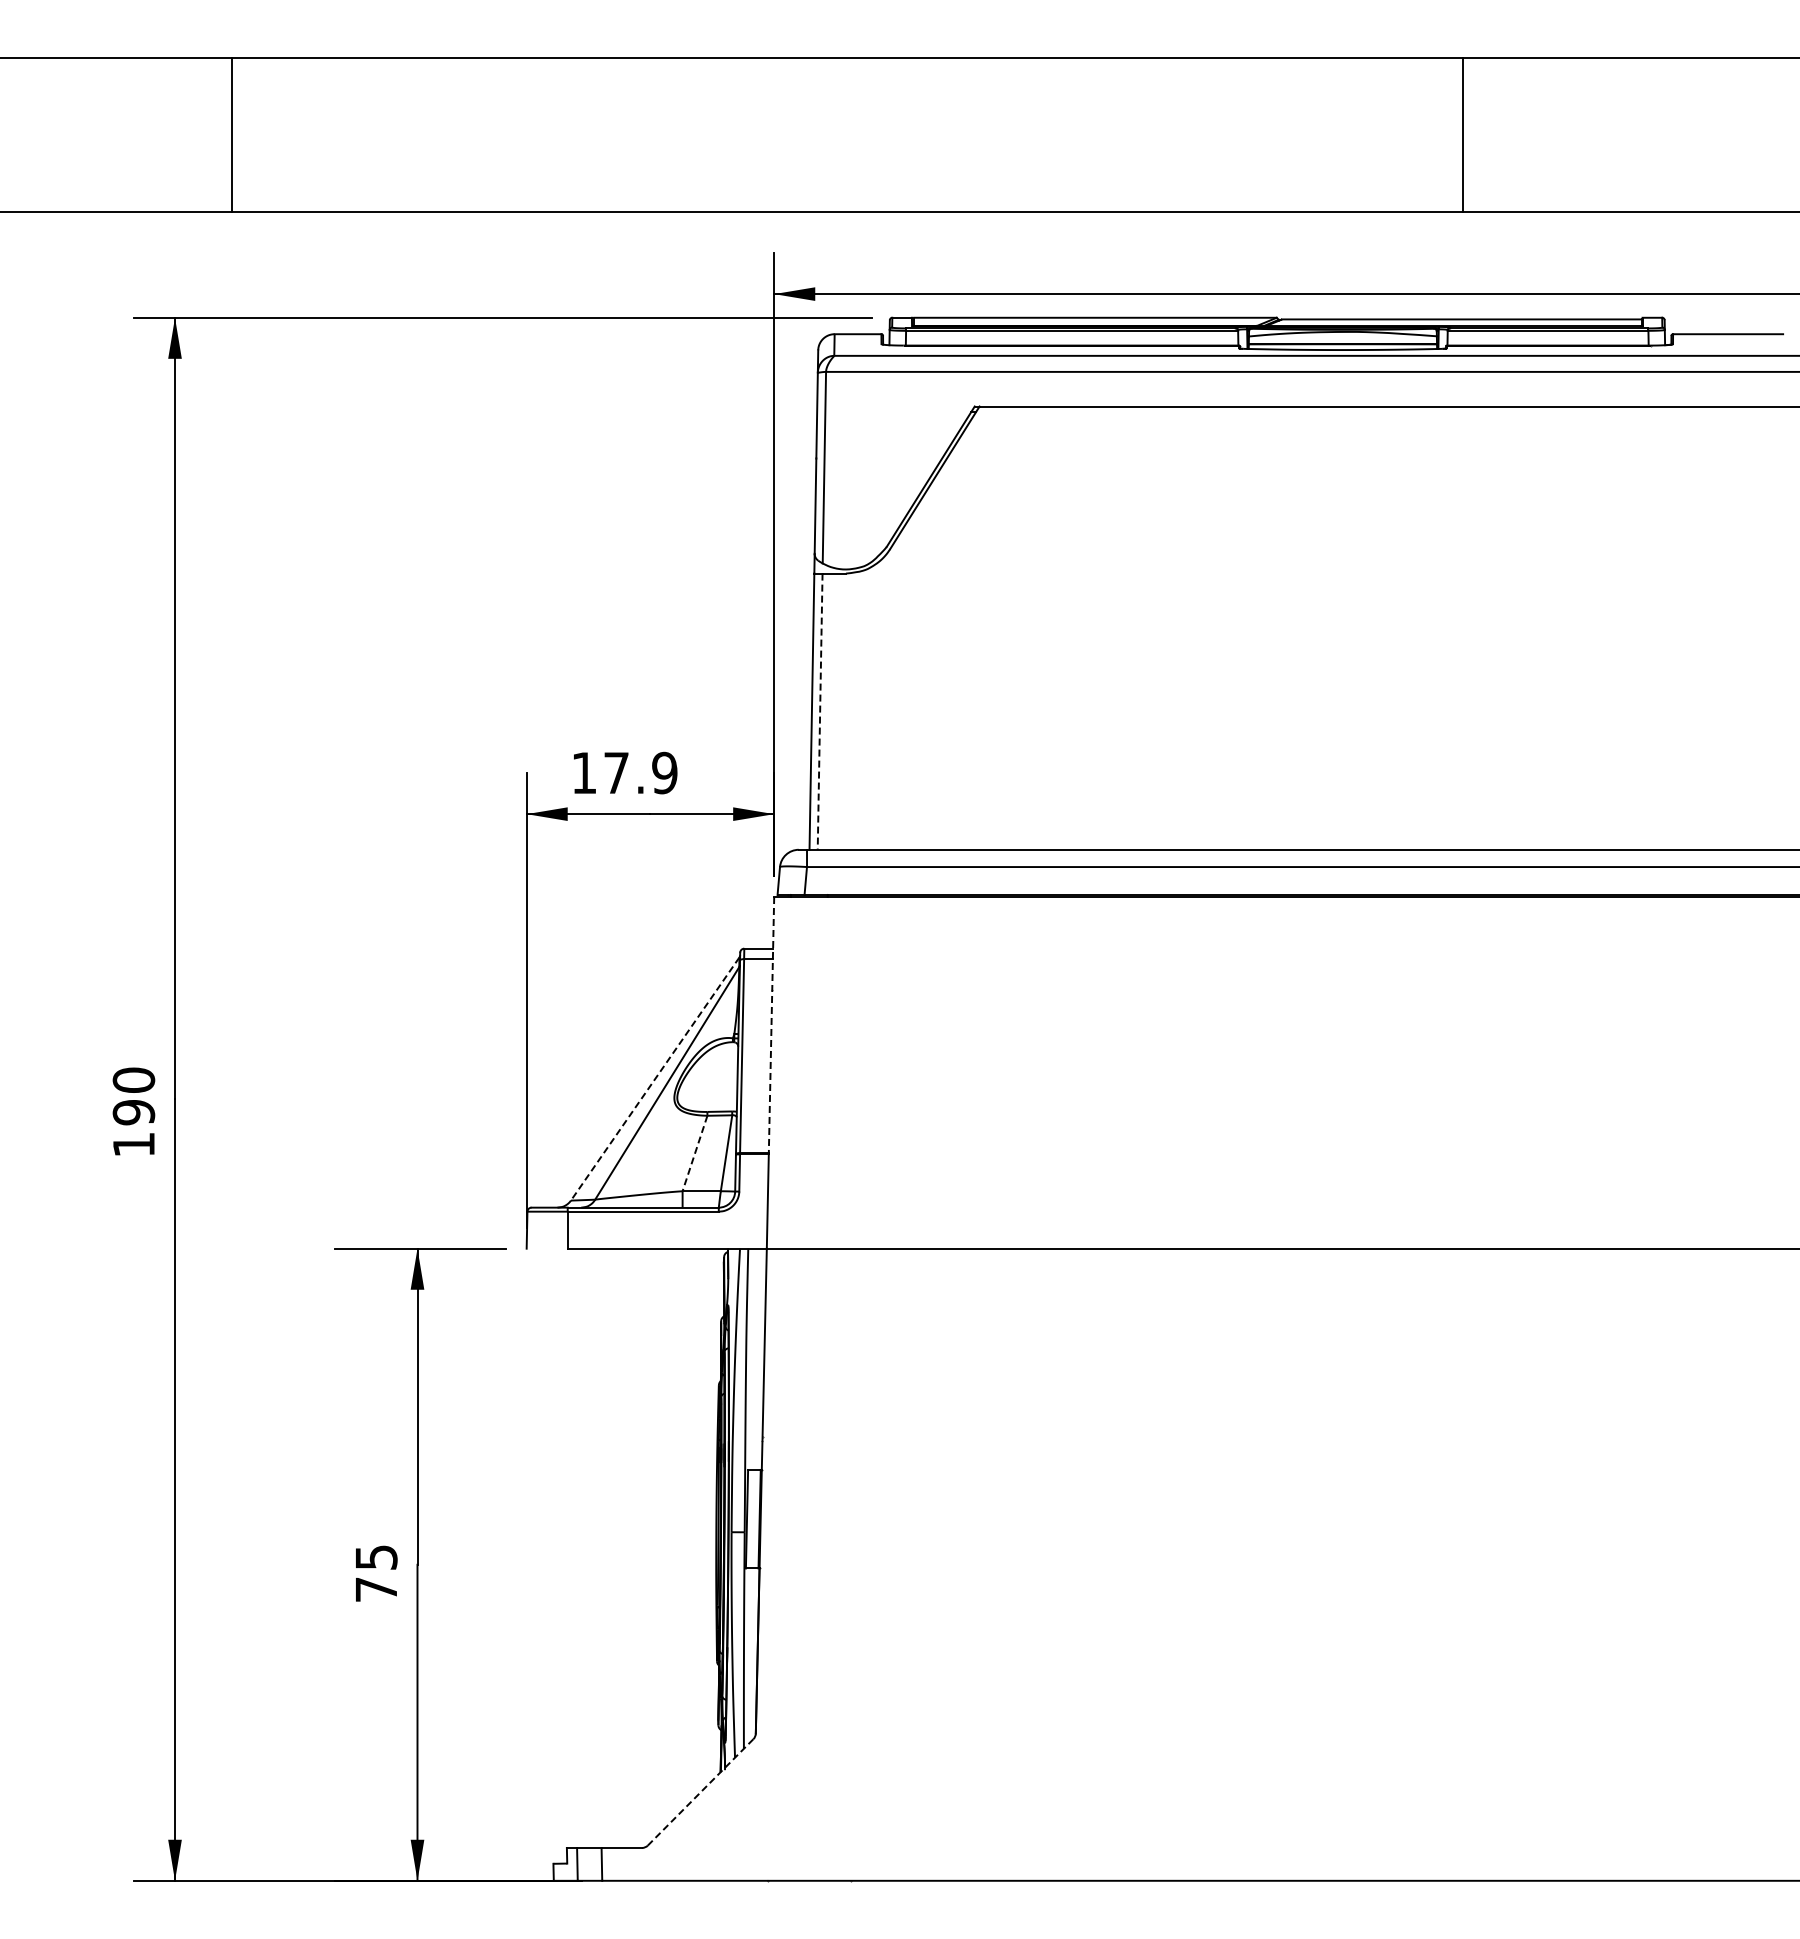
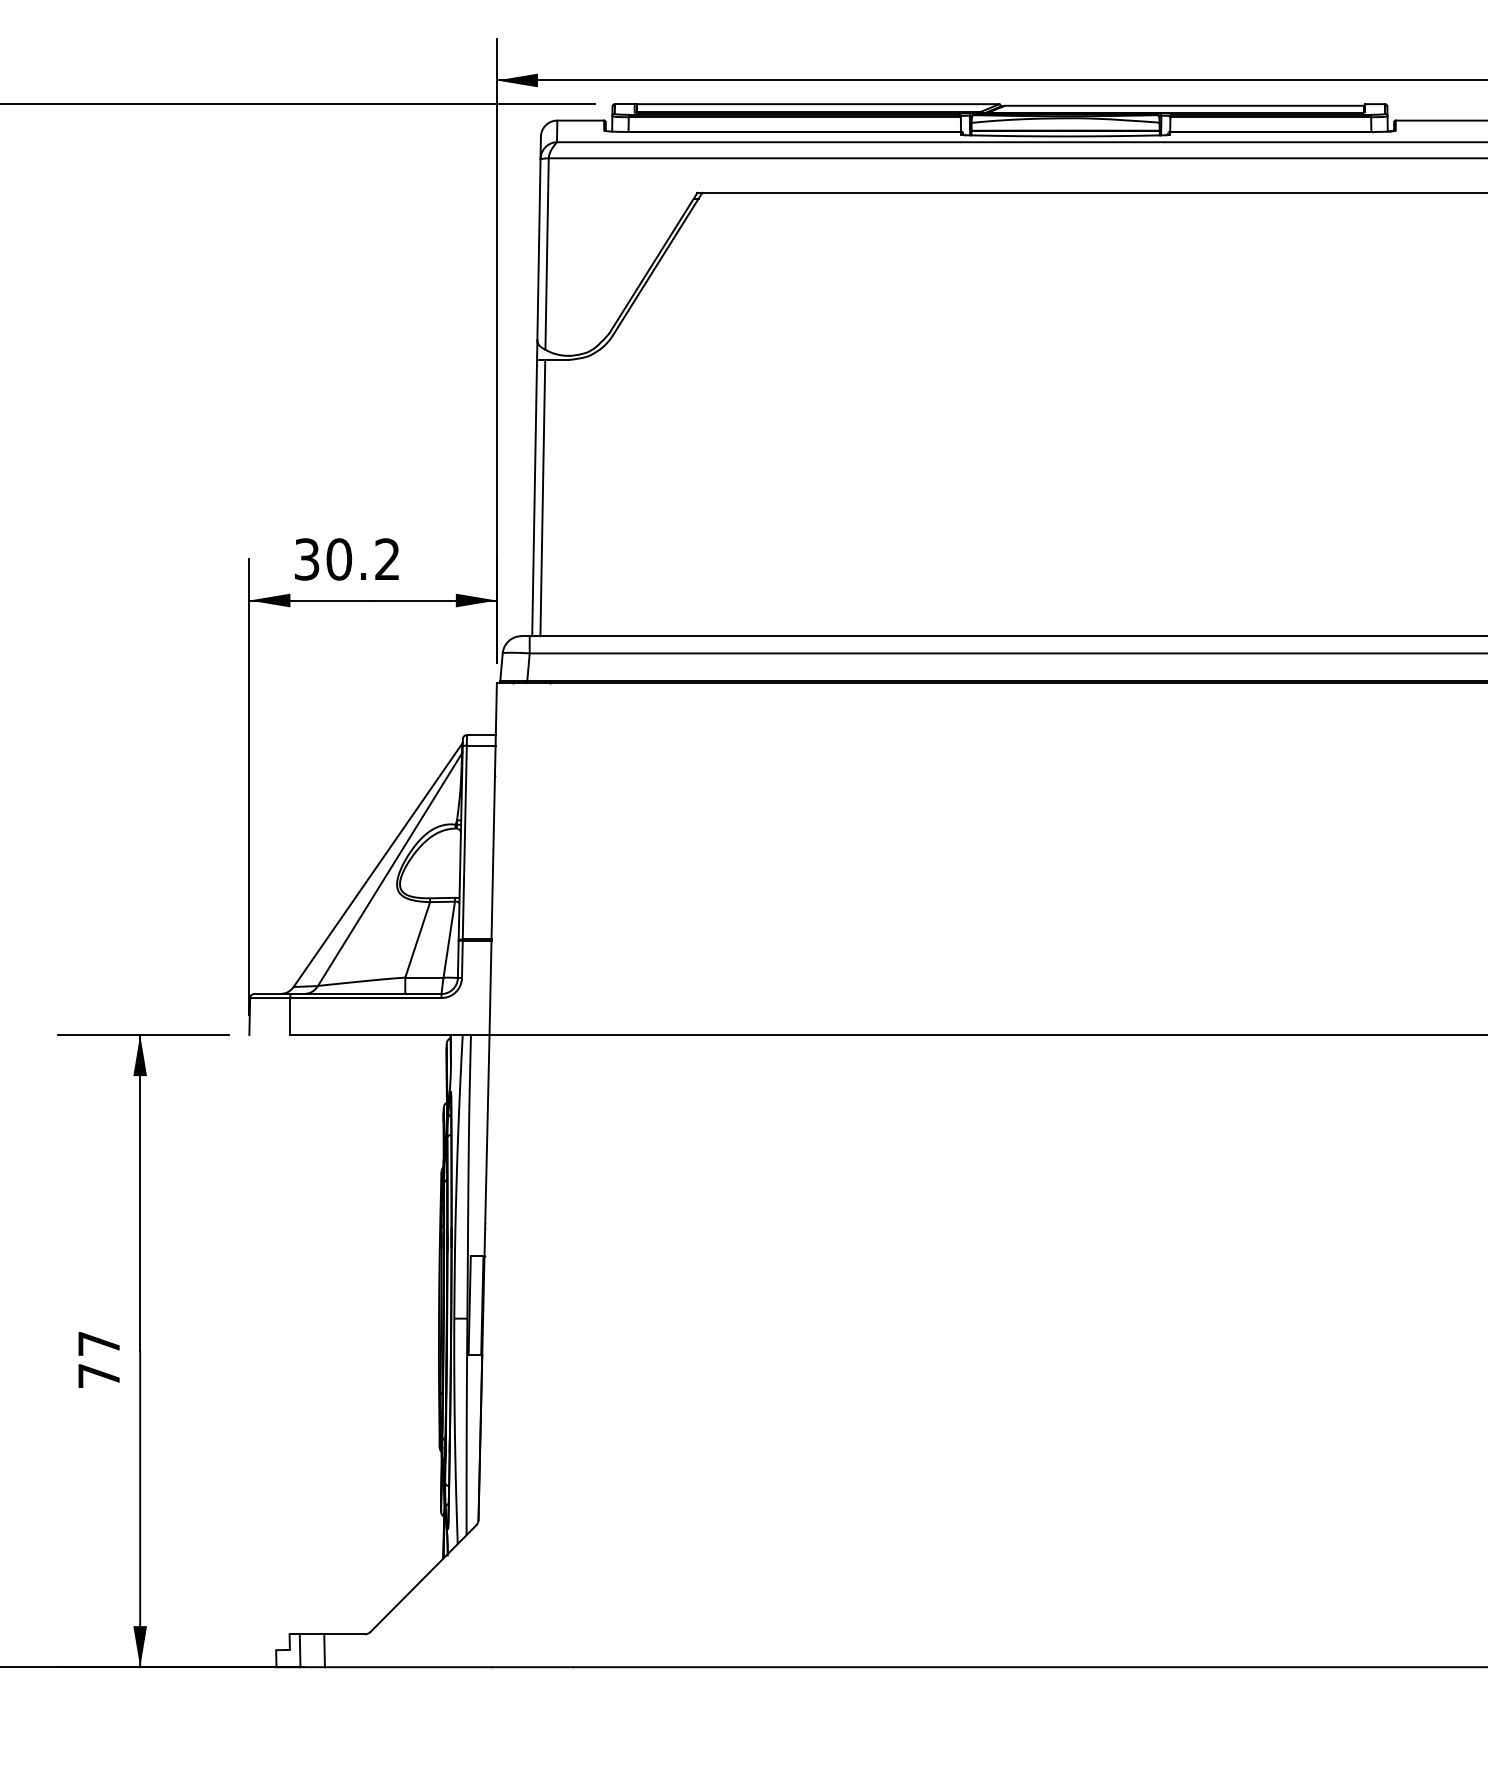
line: (820, 712) -> (543, 498), dashed -> solid
text: (624, 772) -> (347, 558), 17.9 -> 30.2
line: (771, 1025) -> (494, 811), dashed -> solid
line: (655, 1079) -> (378, 865), dashed -> solid
line: (695, 1153) -> (418, 939), dashed -> solid
text: (376, 1557) -> (99, 1343), 75 -> 77
line: (700, 1792) -> (423, 1578), dashed -> solid

